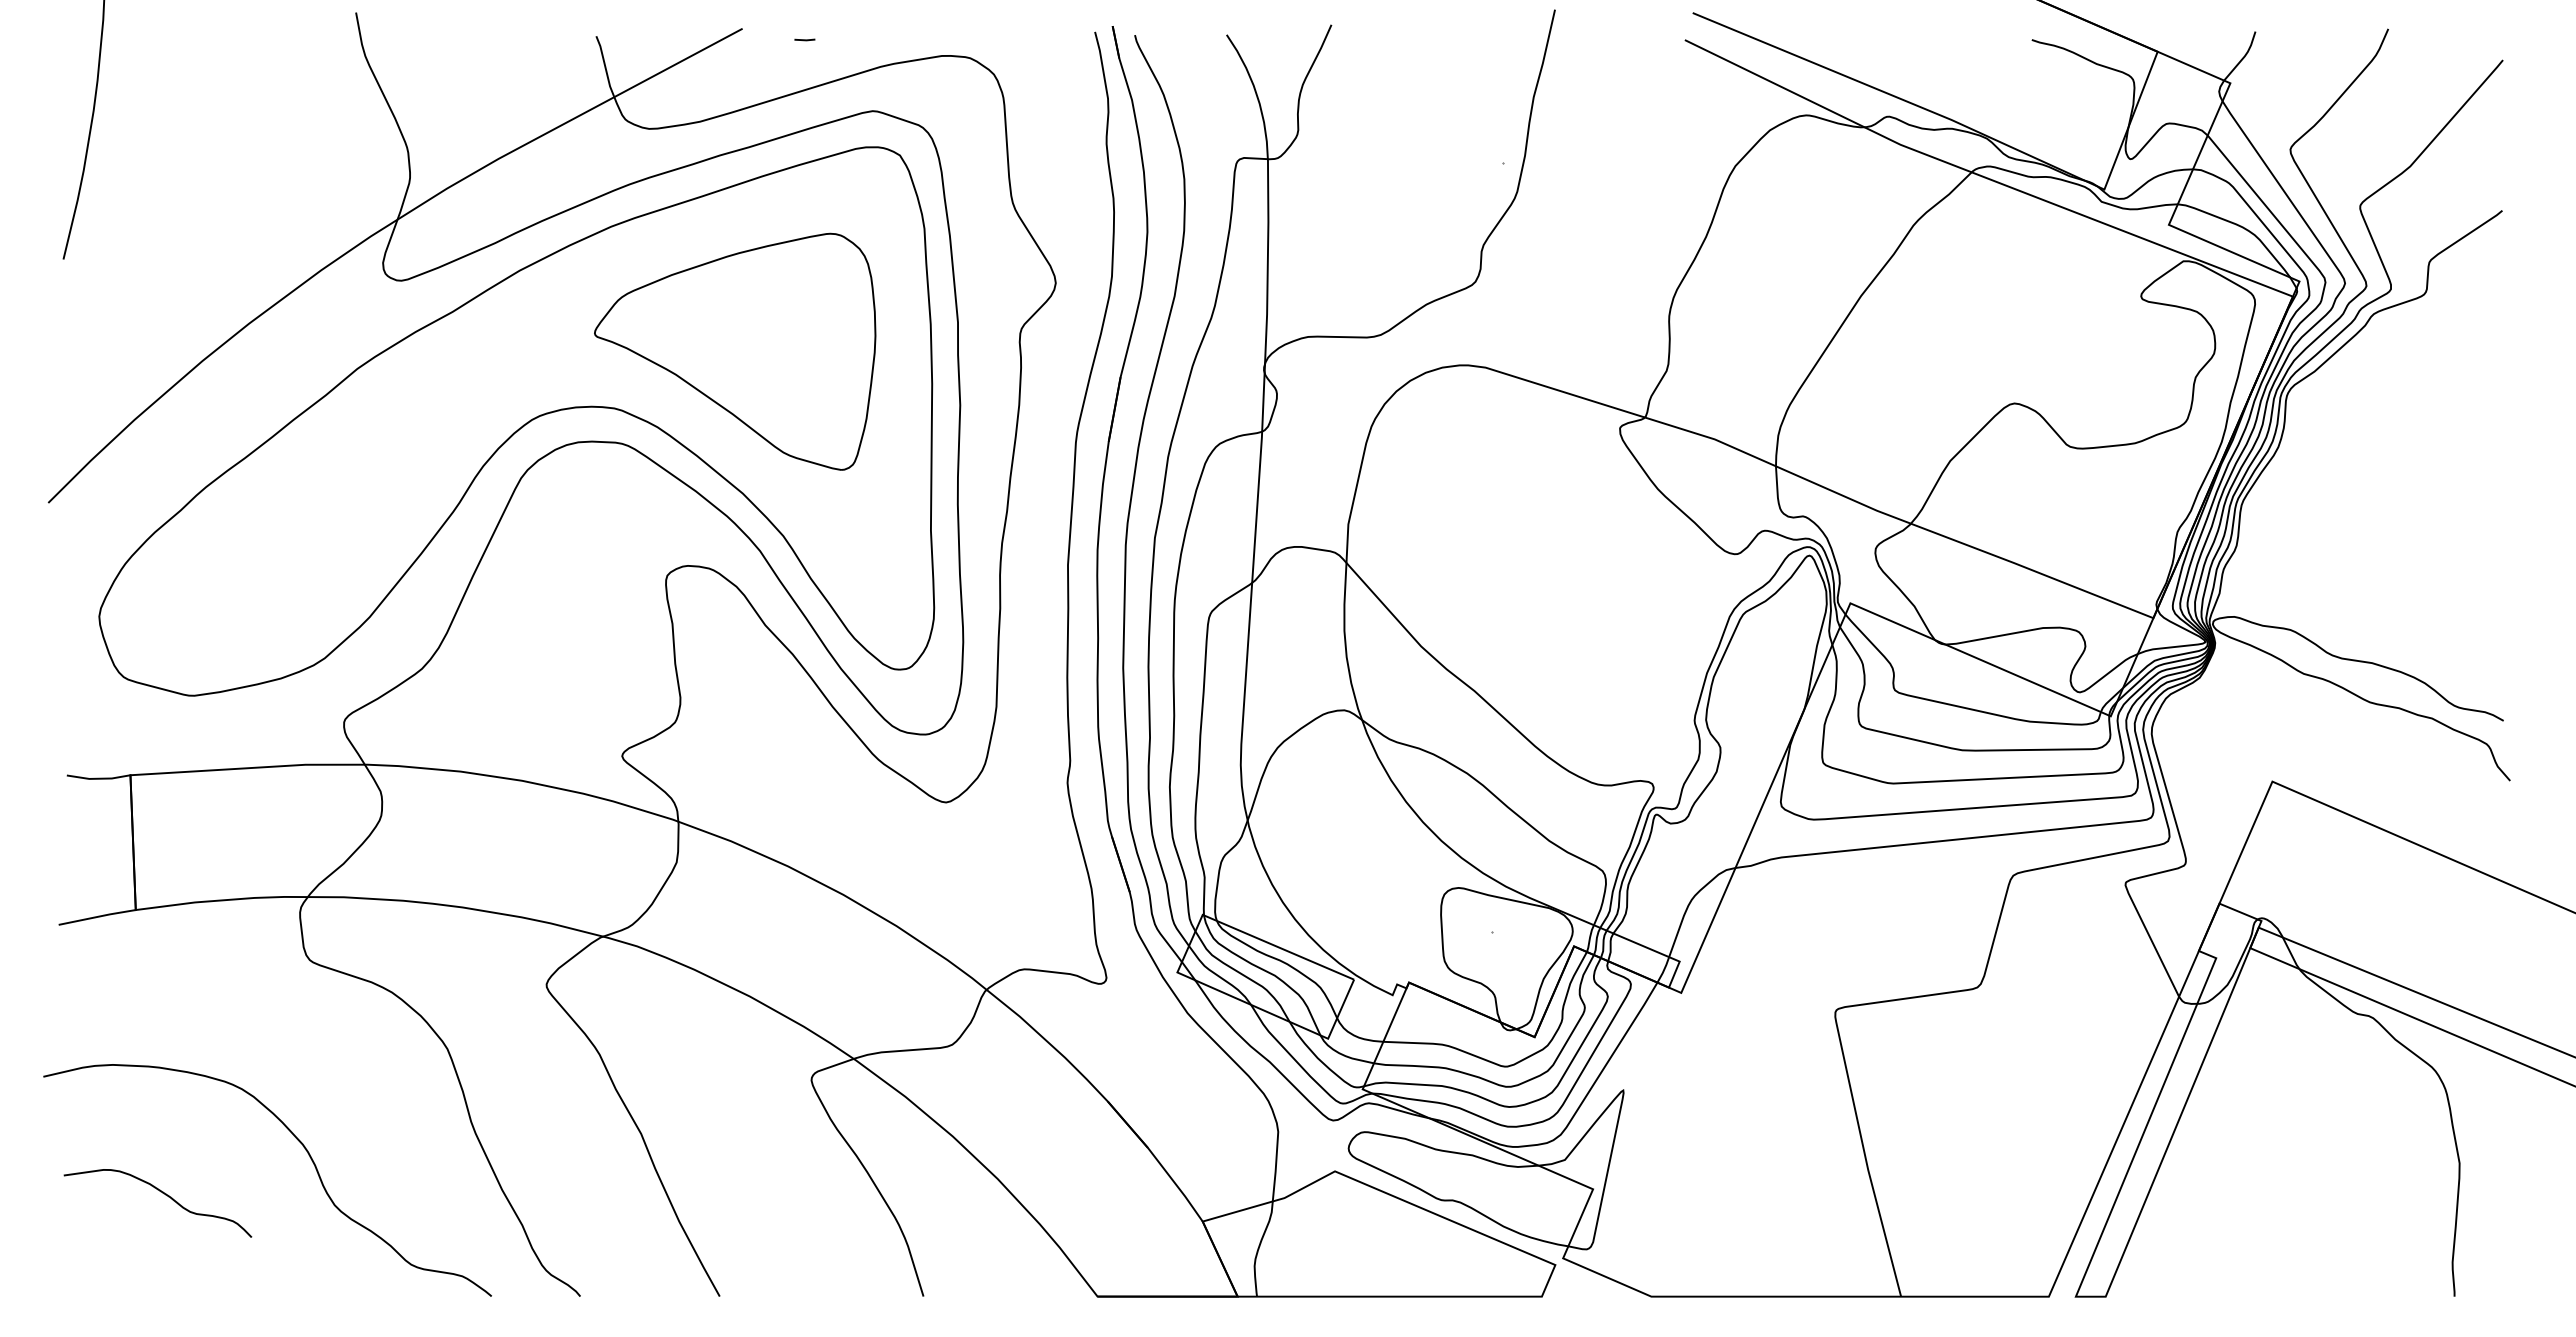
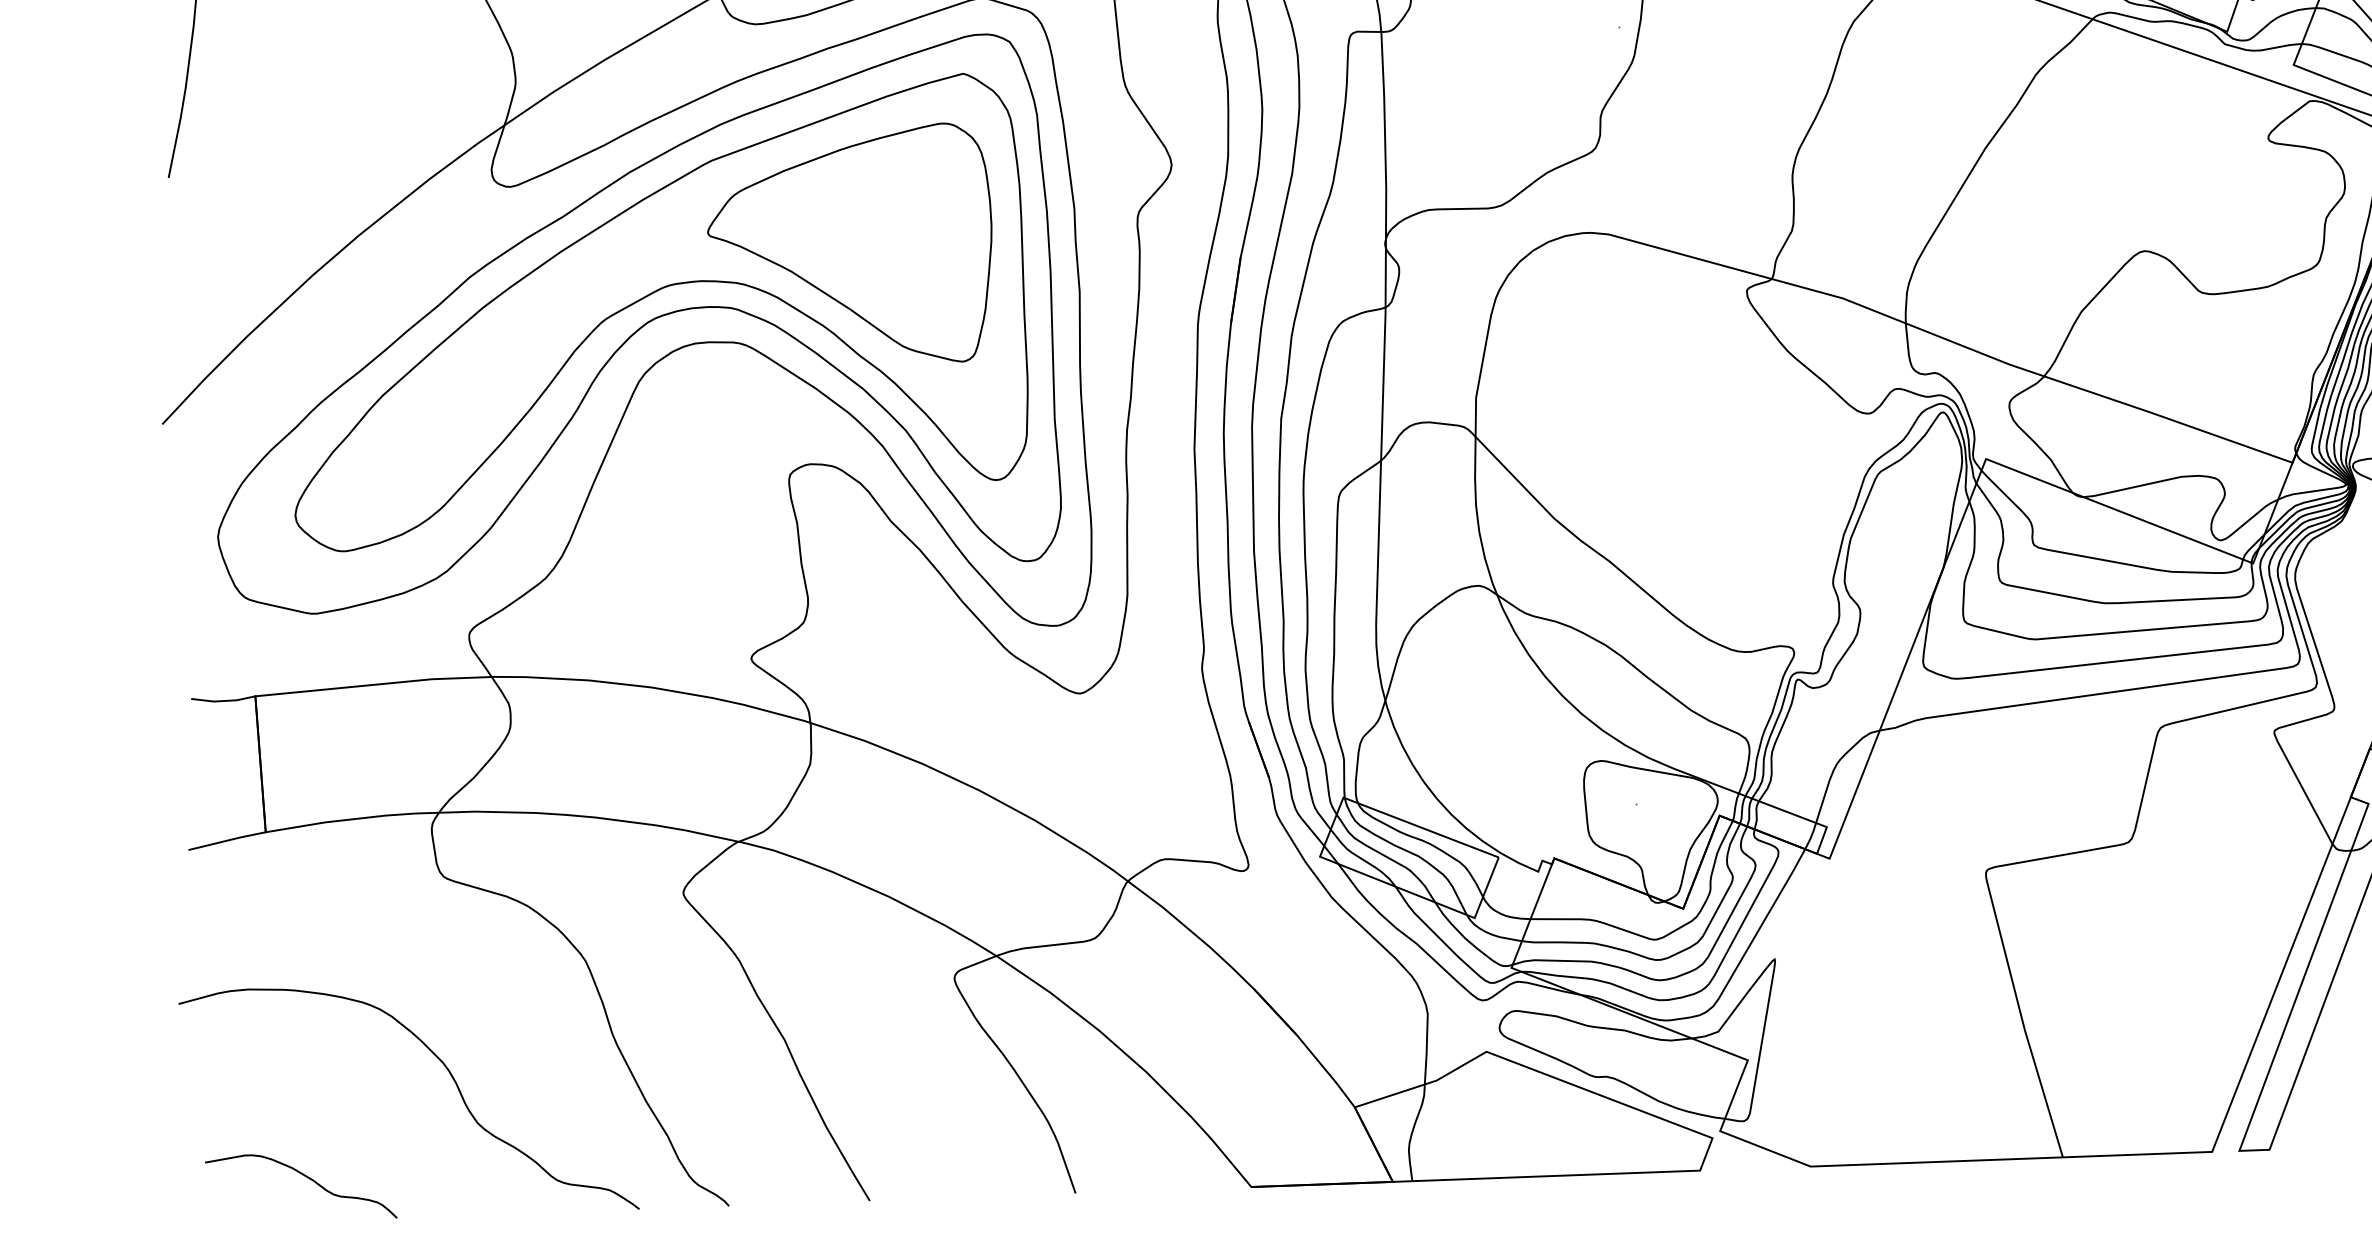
part: (533, 394) -> (648, 296), added
curve: (162, 1193) -> (305, 1177), moved

